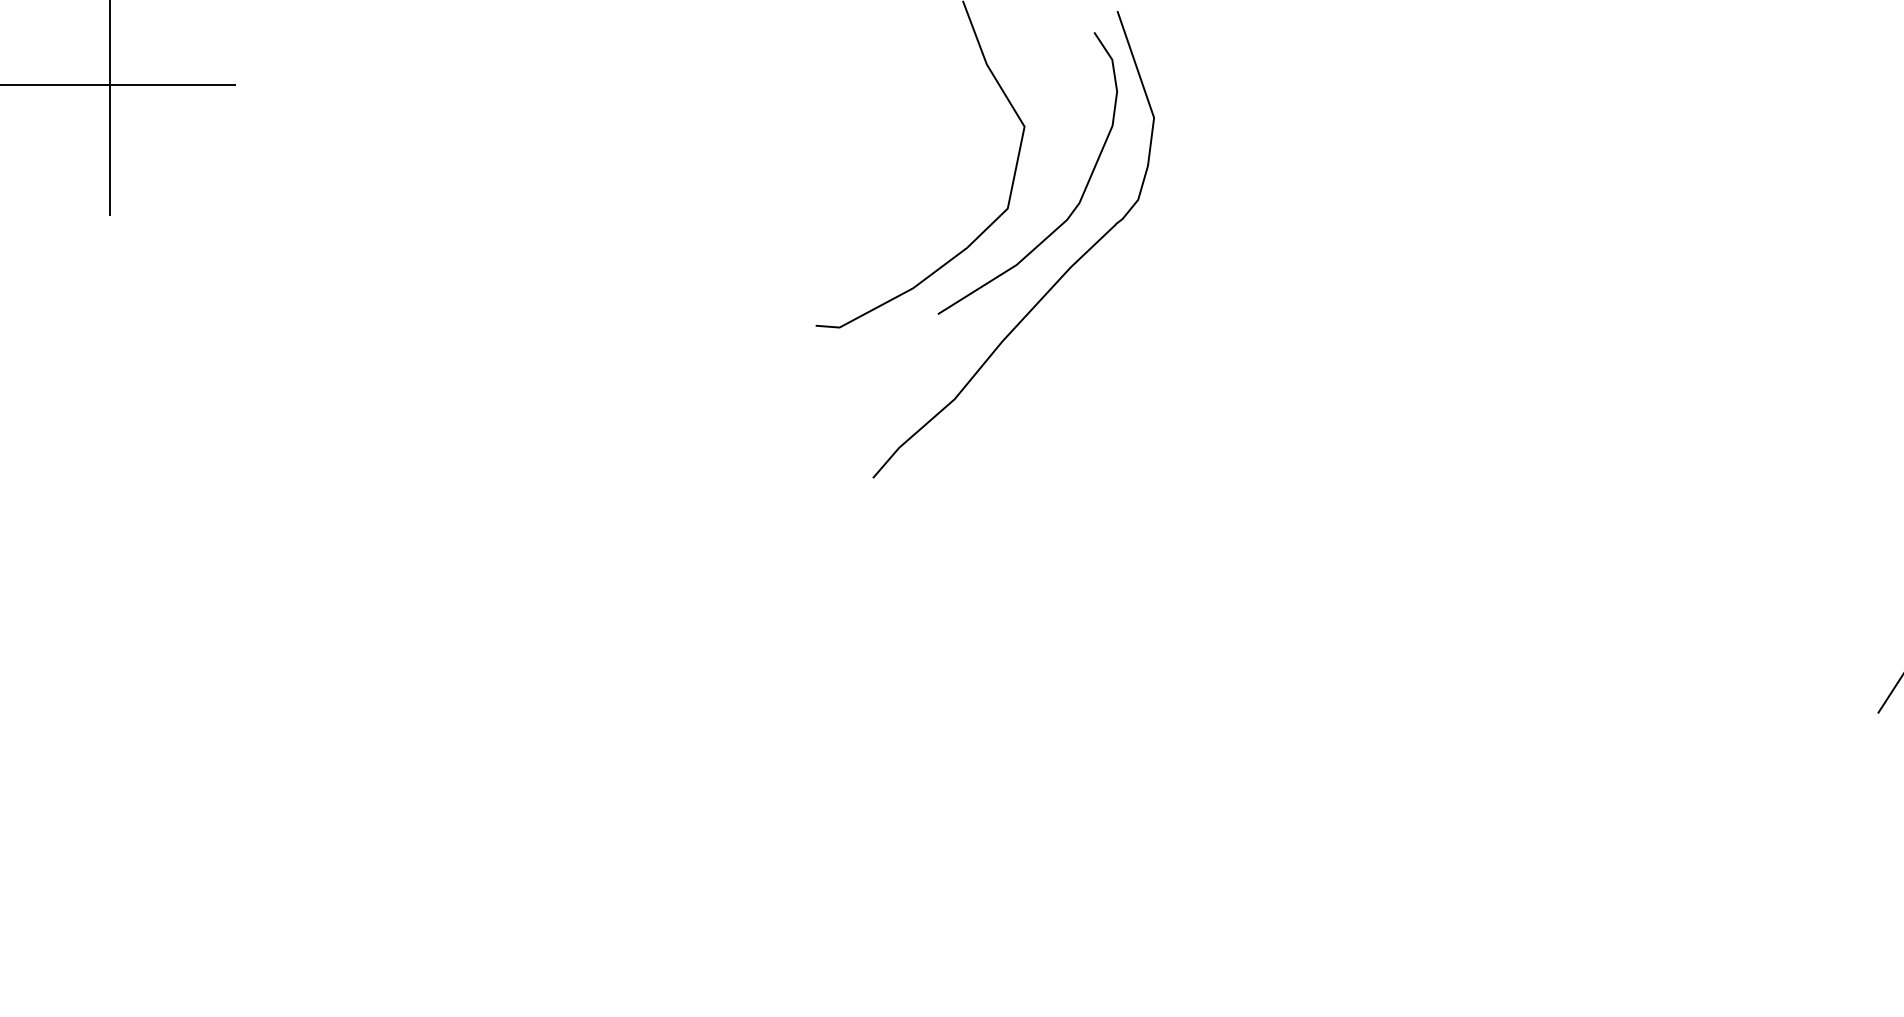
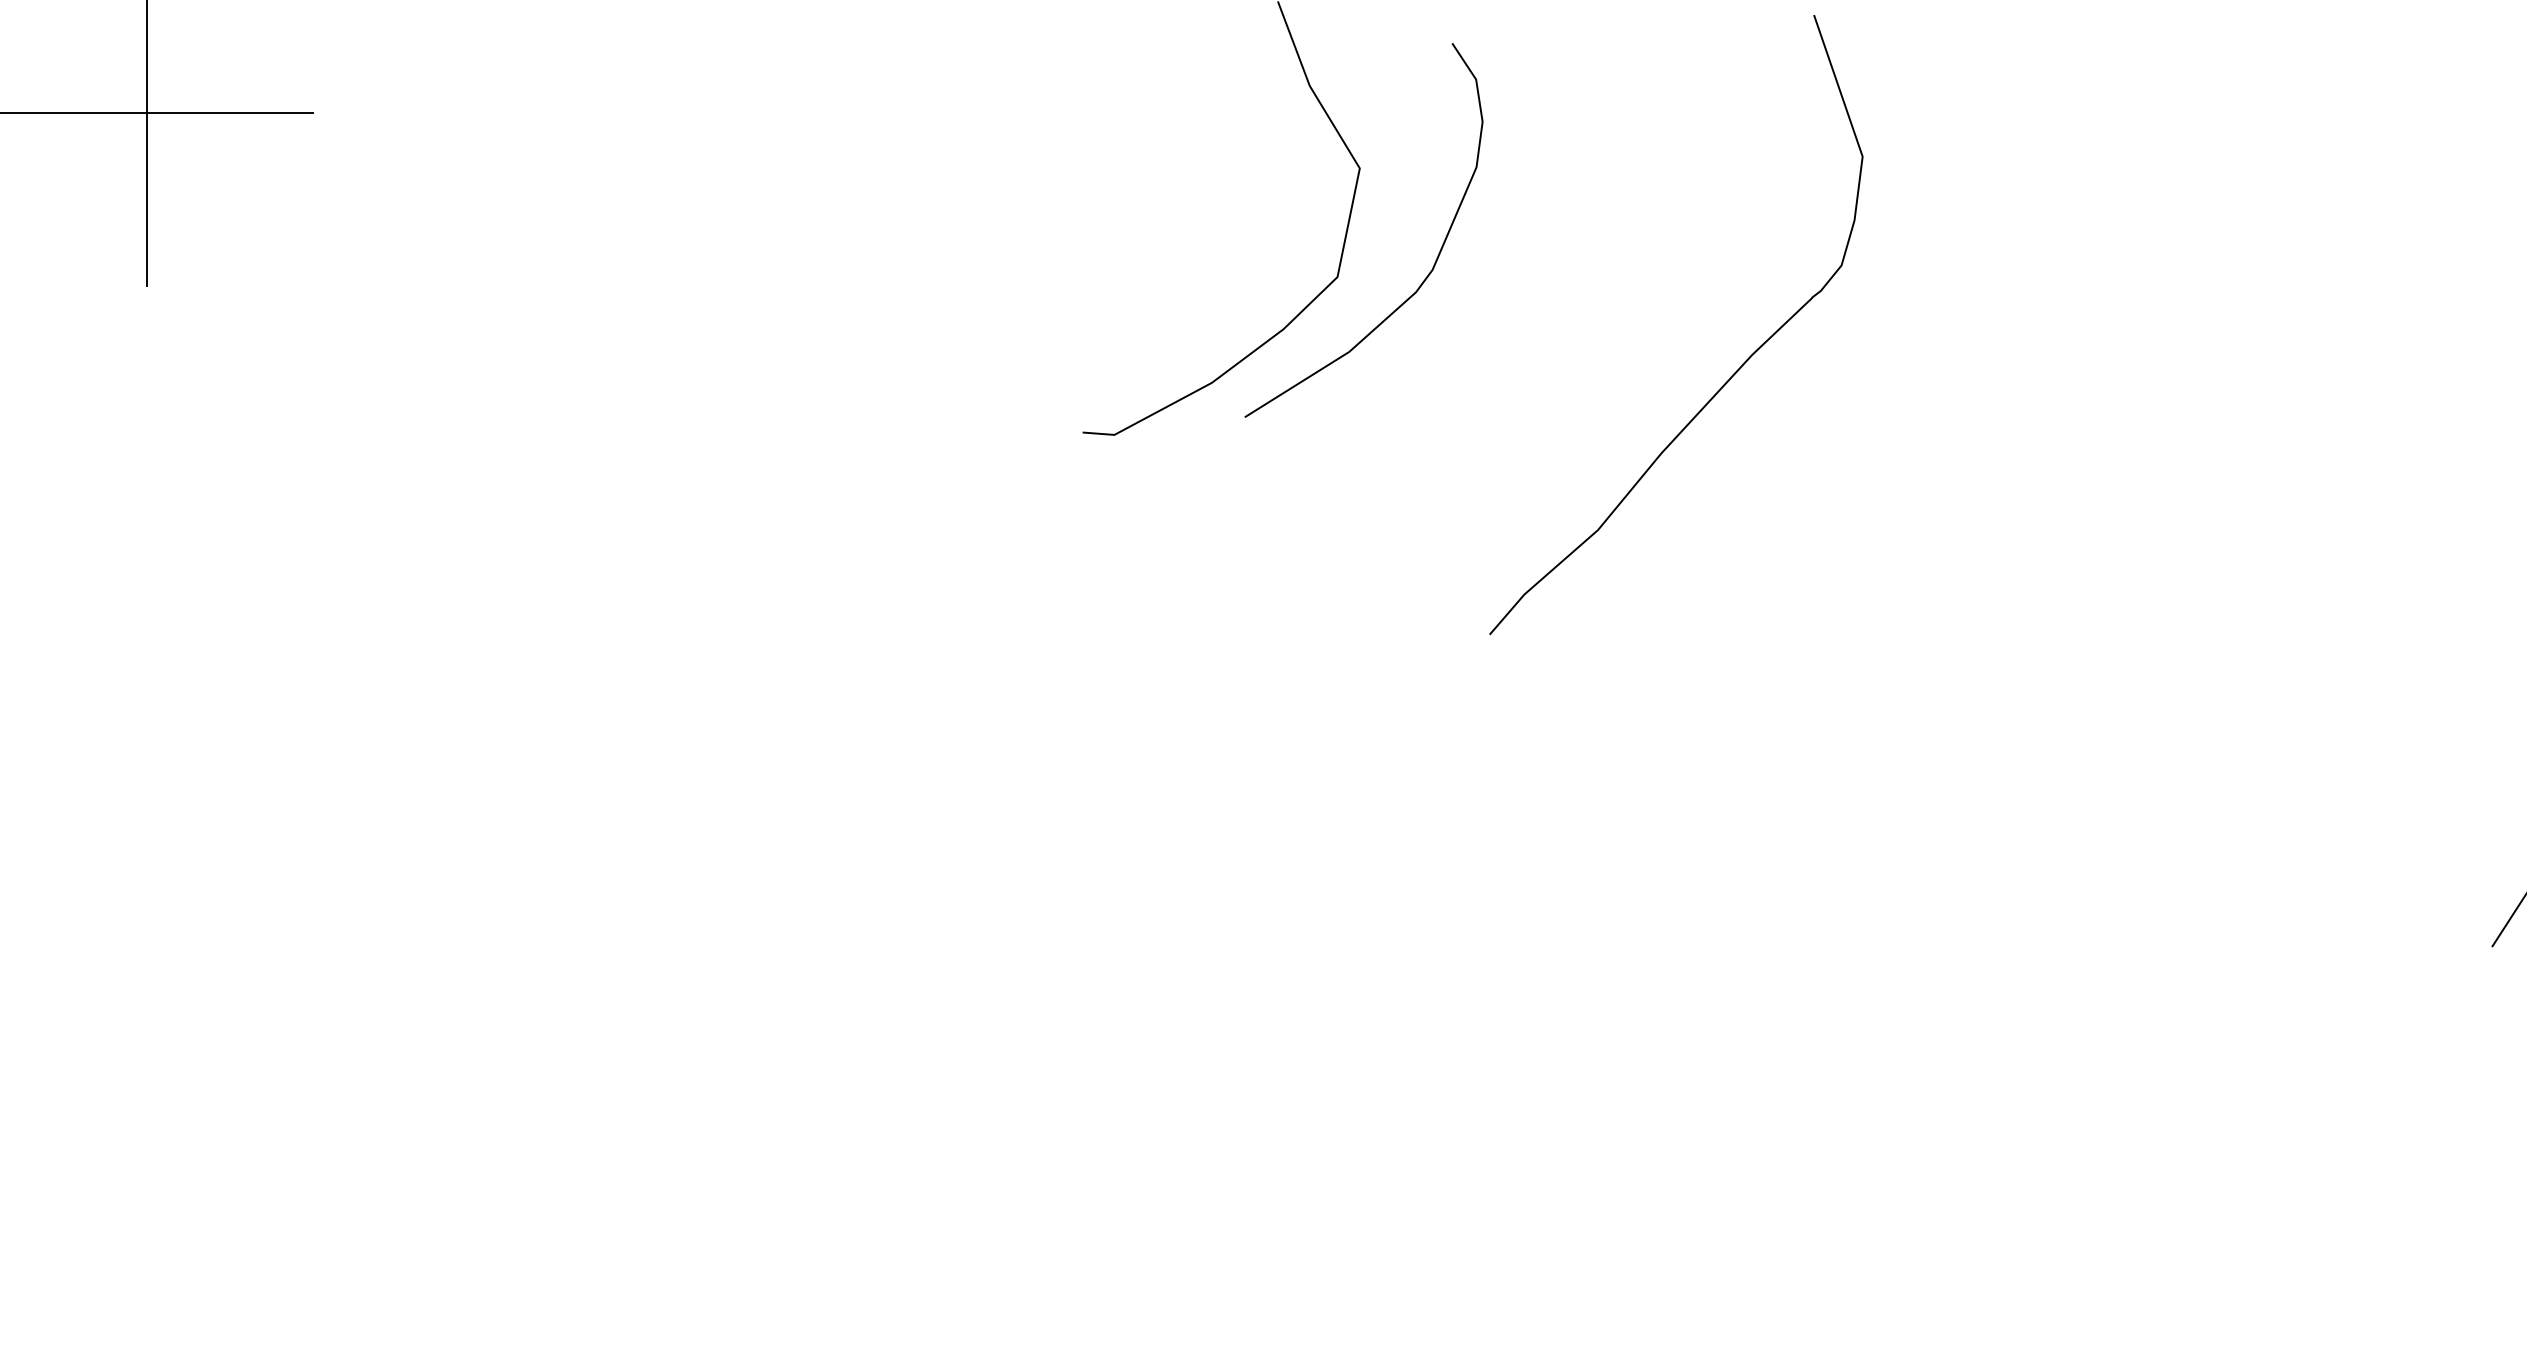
curve: (1055, 282) -> (1731, 375), moved

